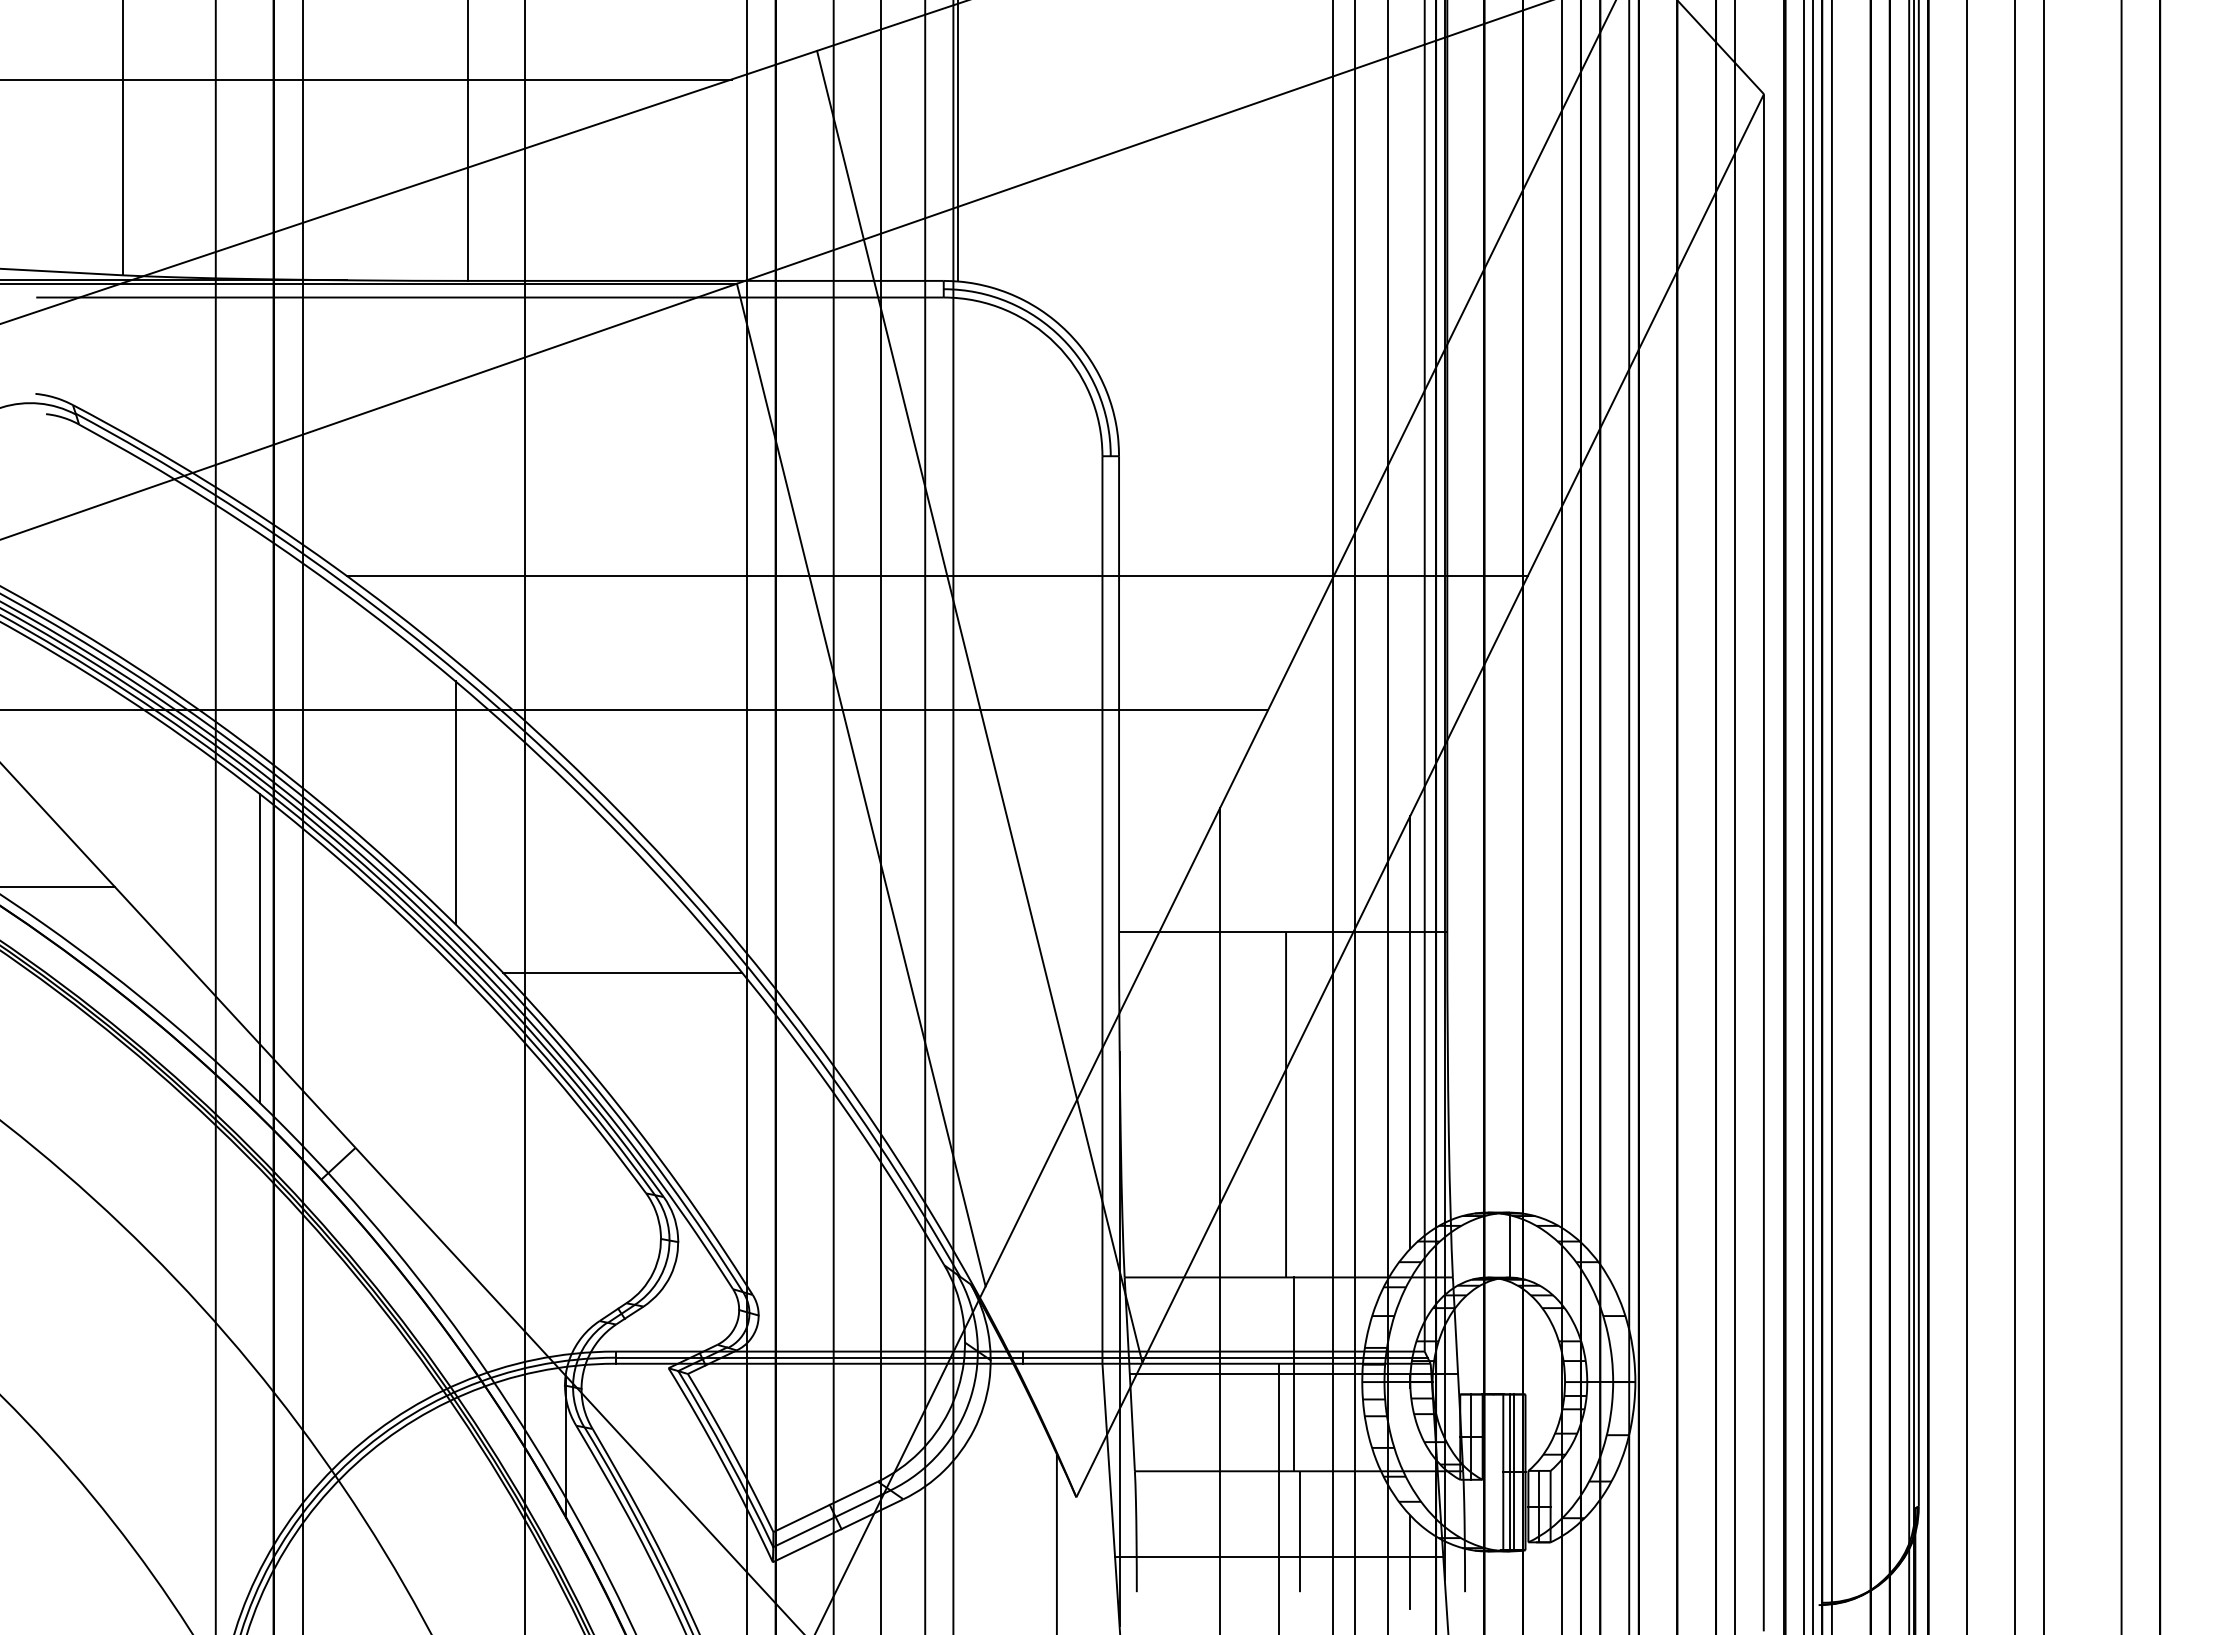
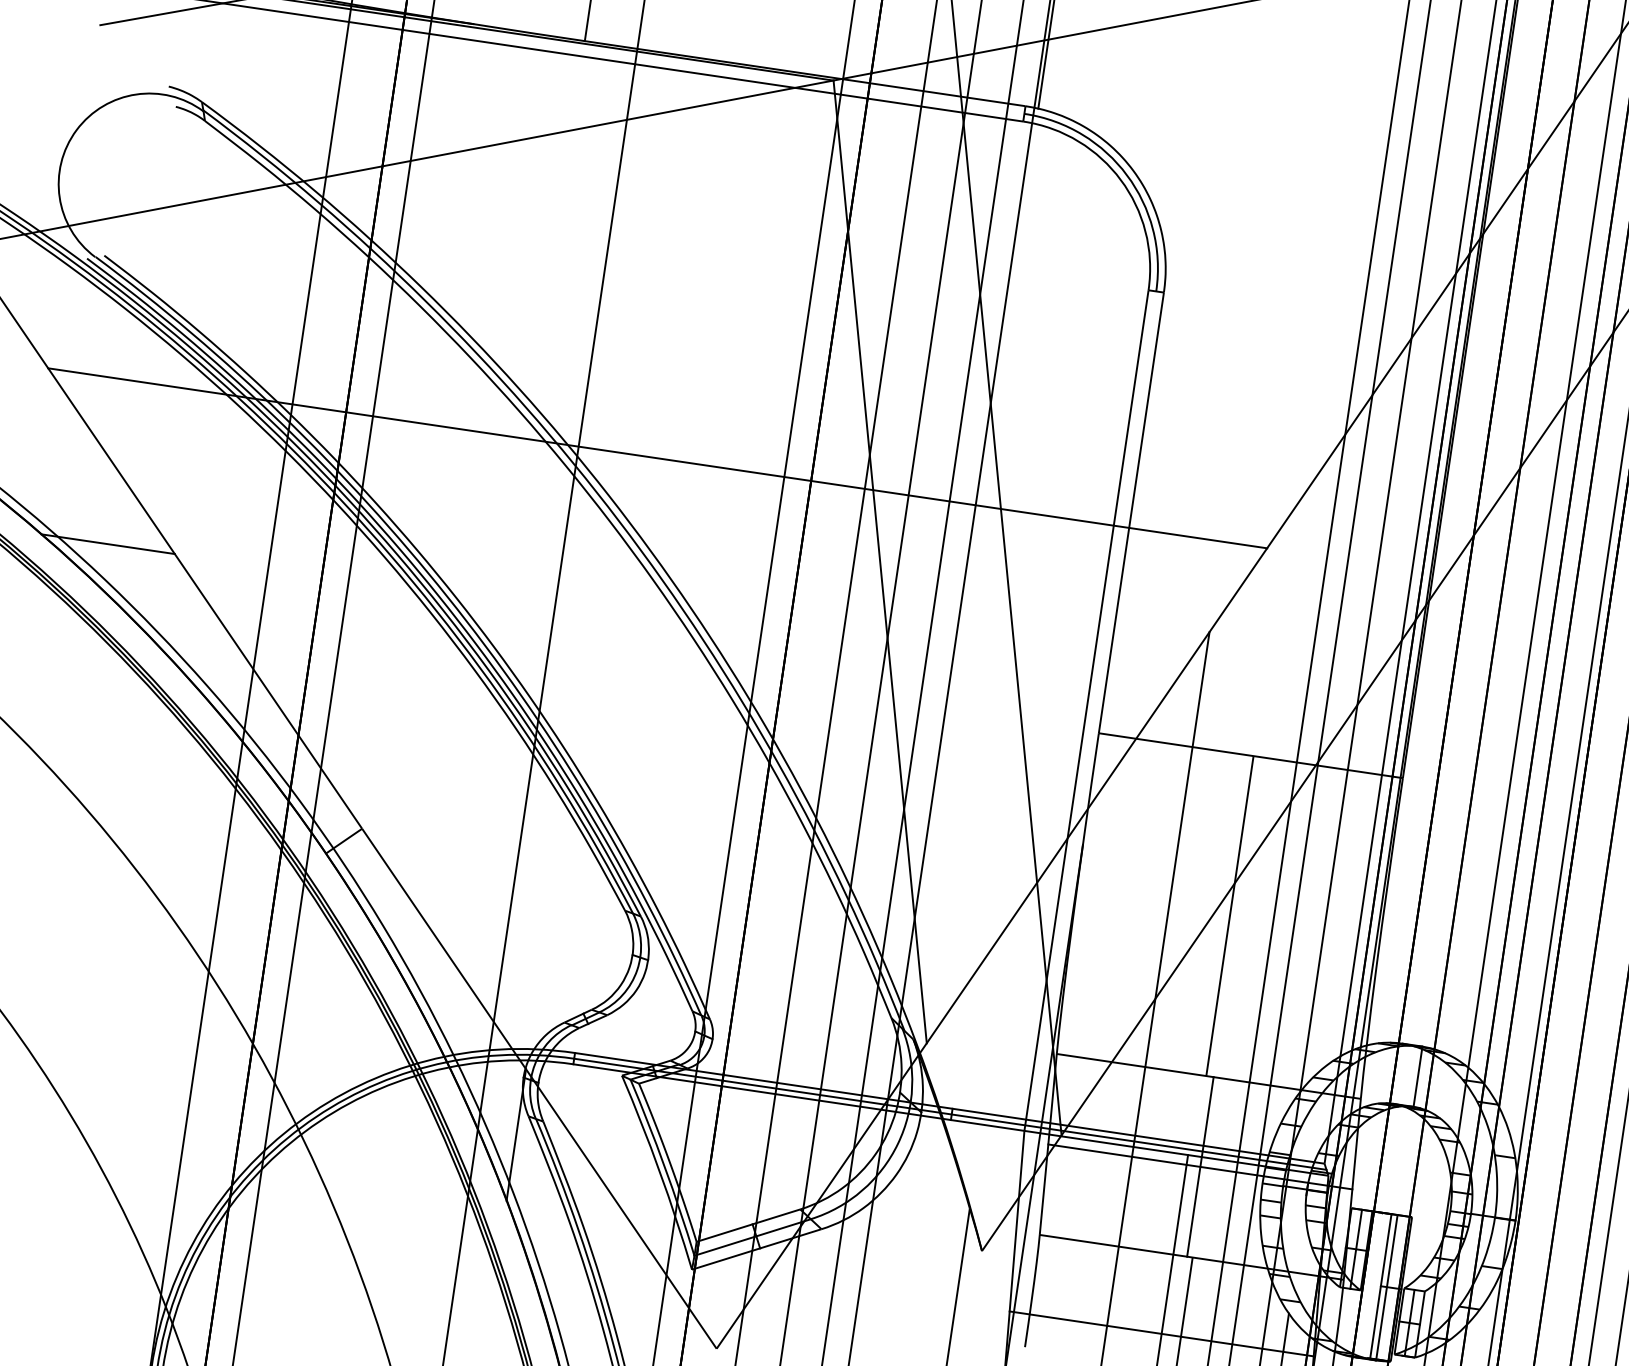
line: (936, 576) -> (978, 378), removed
line: (455, 802) -> (501, 522), removed
line: (259, 948) -> (300, 630), removed
line: (621, 972) -> (632, 702), removed
line: (1410, 1031) -> (1355, 865), removed
line: (1514, 1472) -> (1391, 1287), removed

